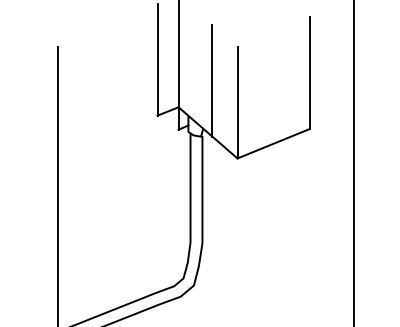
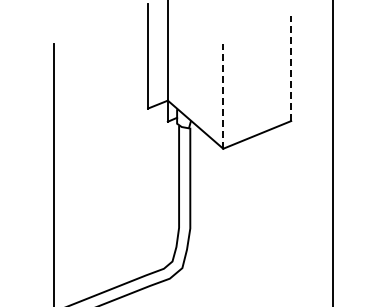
line: (310, 73) -> (291, 68), solid -> dashed
line: (212, 80) -> (199, 75), removed
line: (237, 101) -> (223, 95), solid -> dashed

